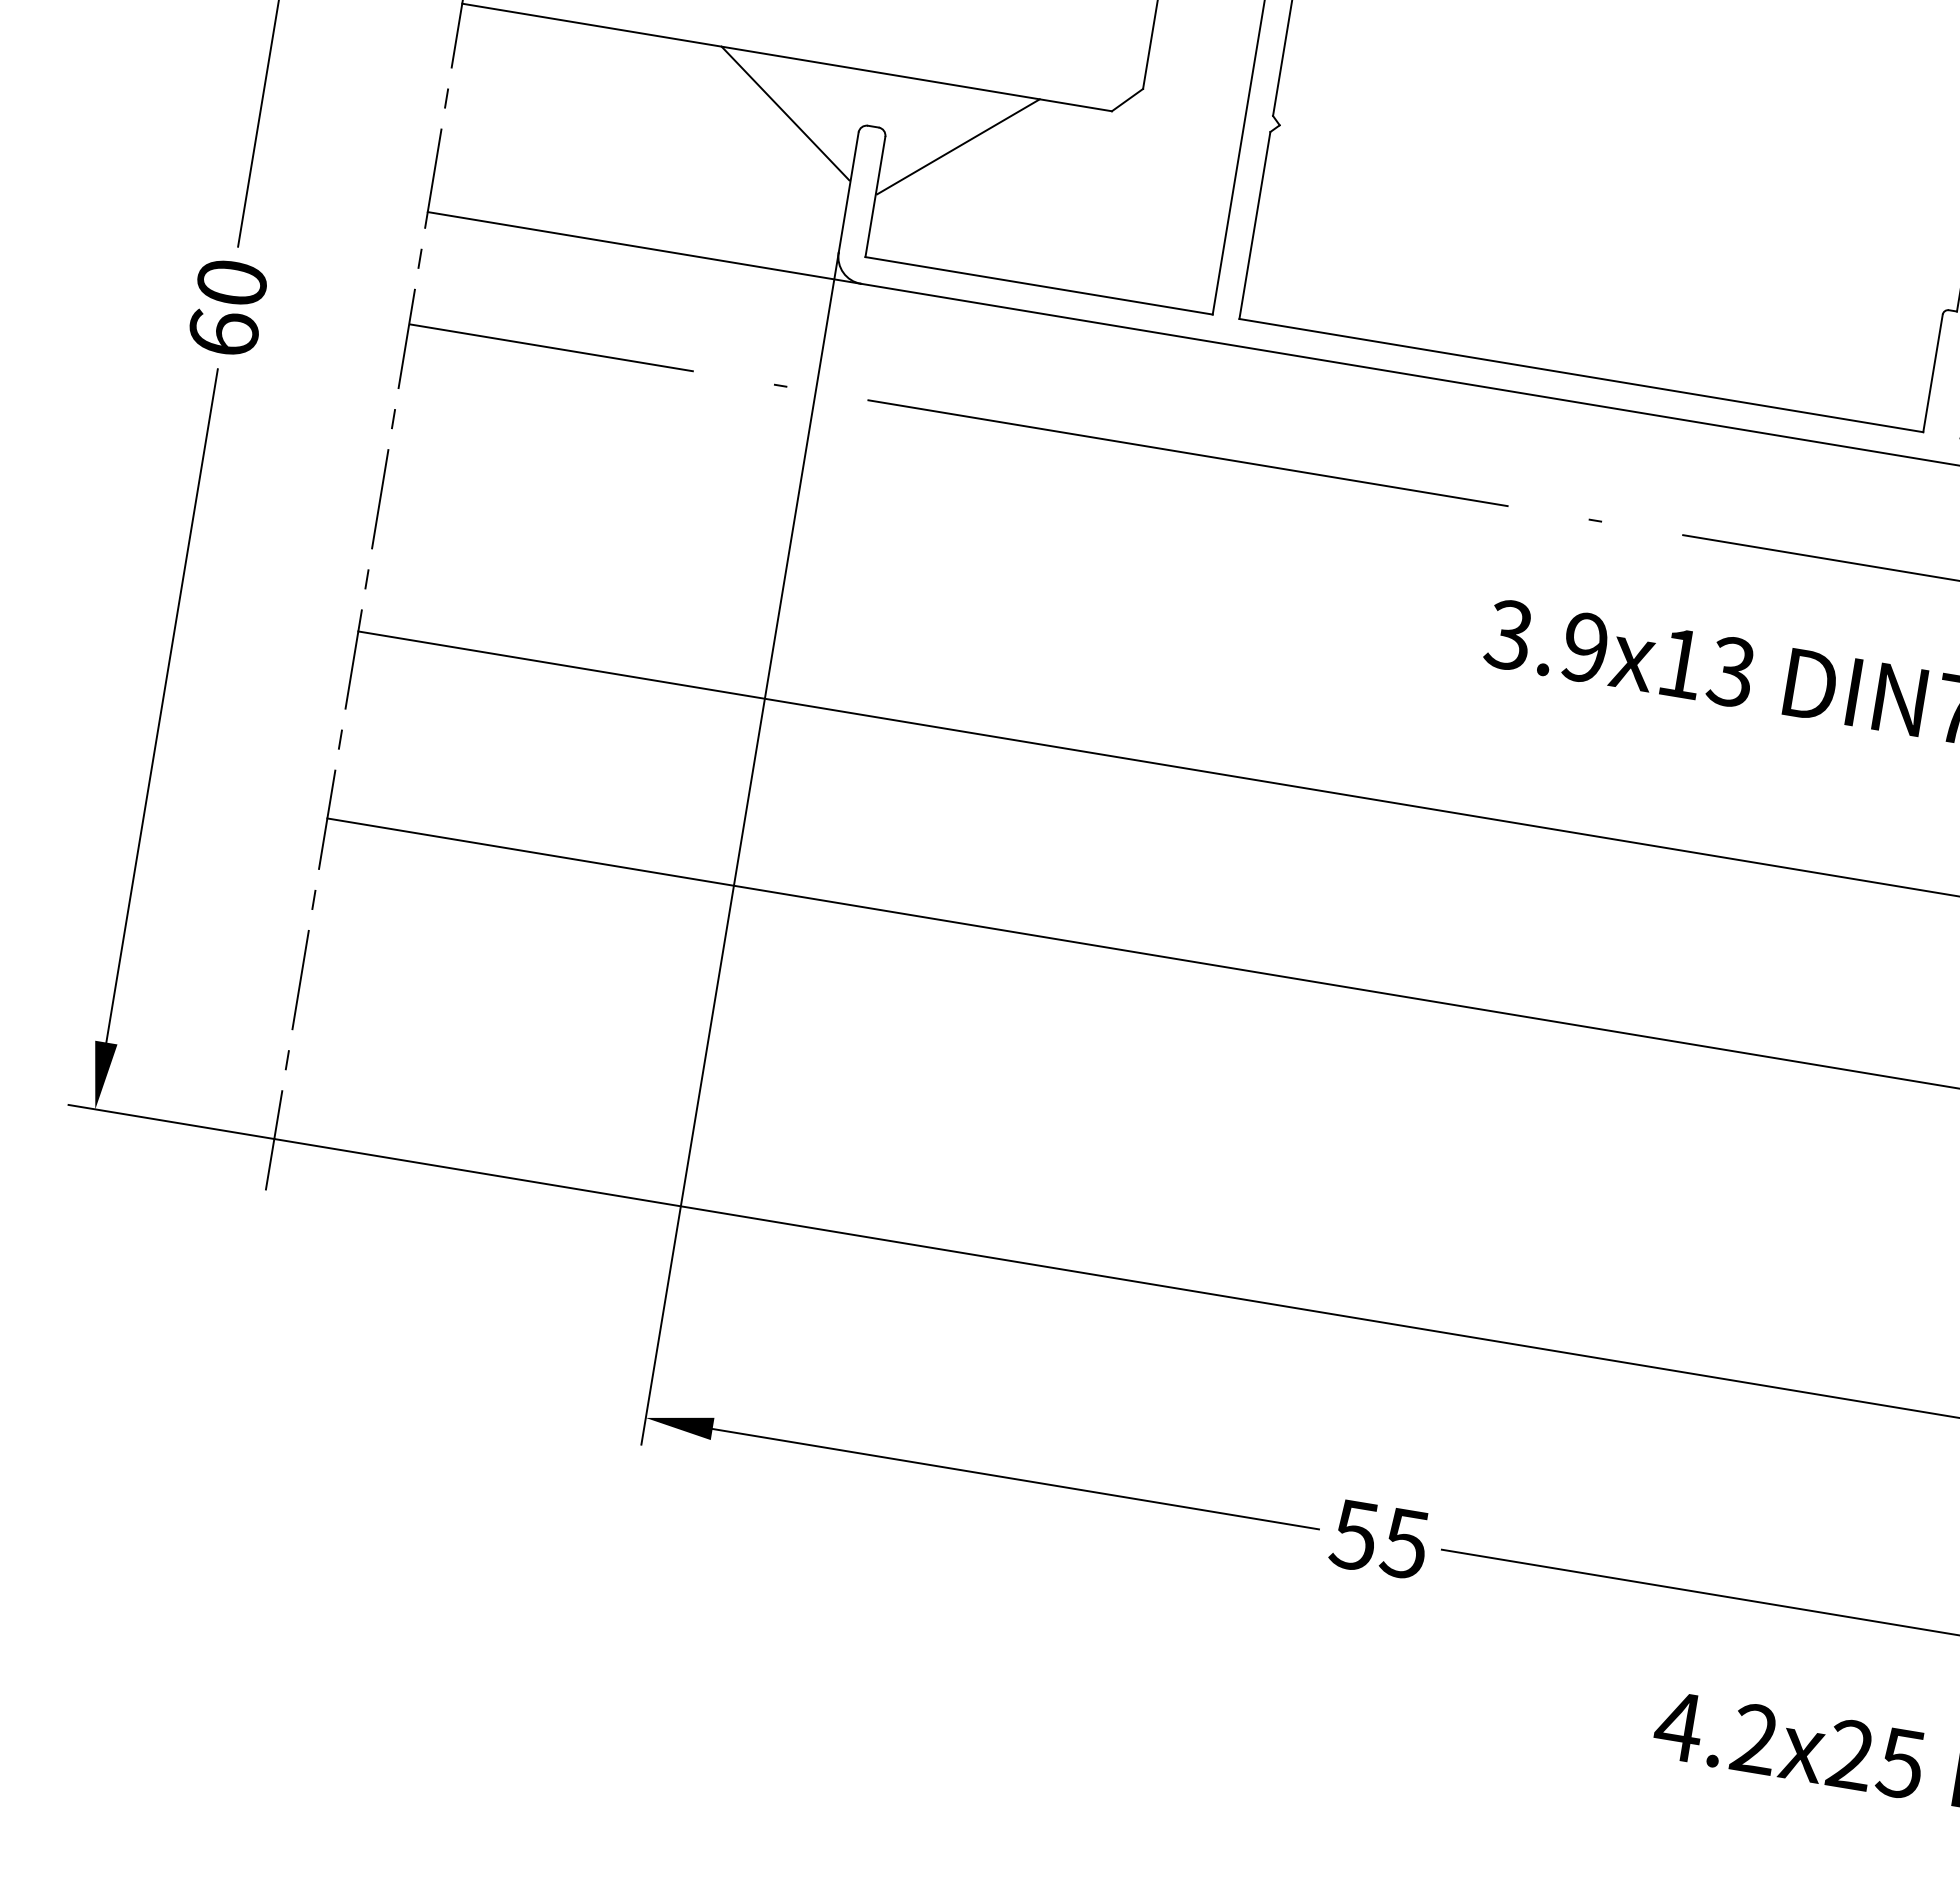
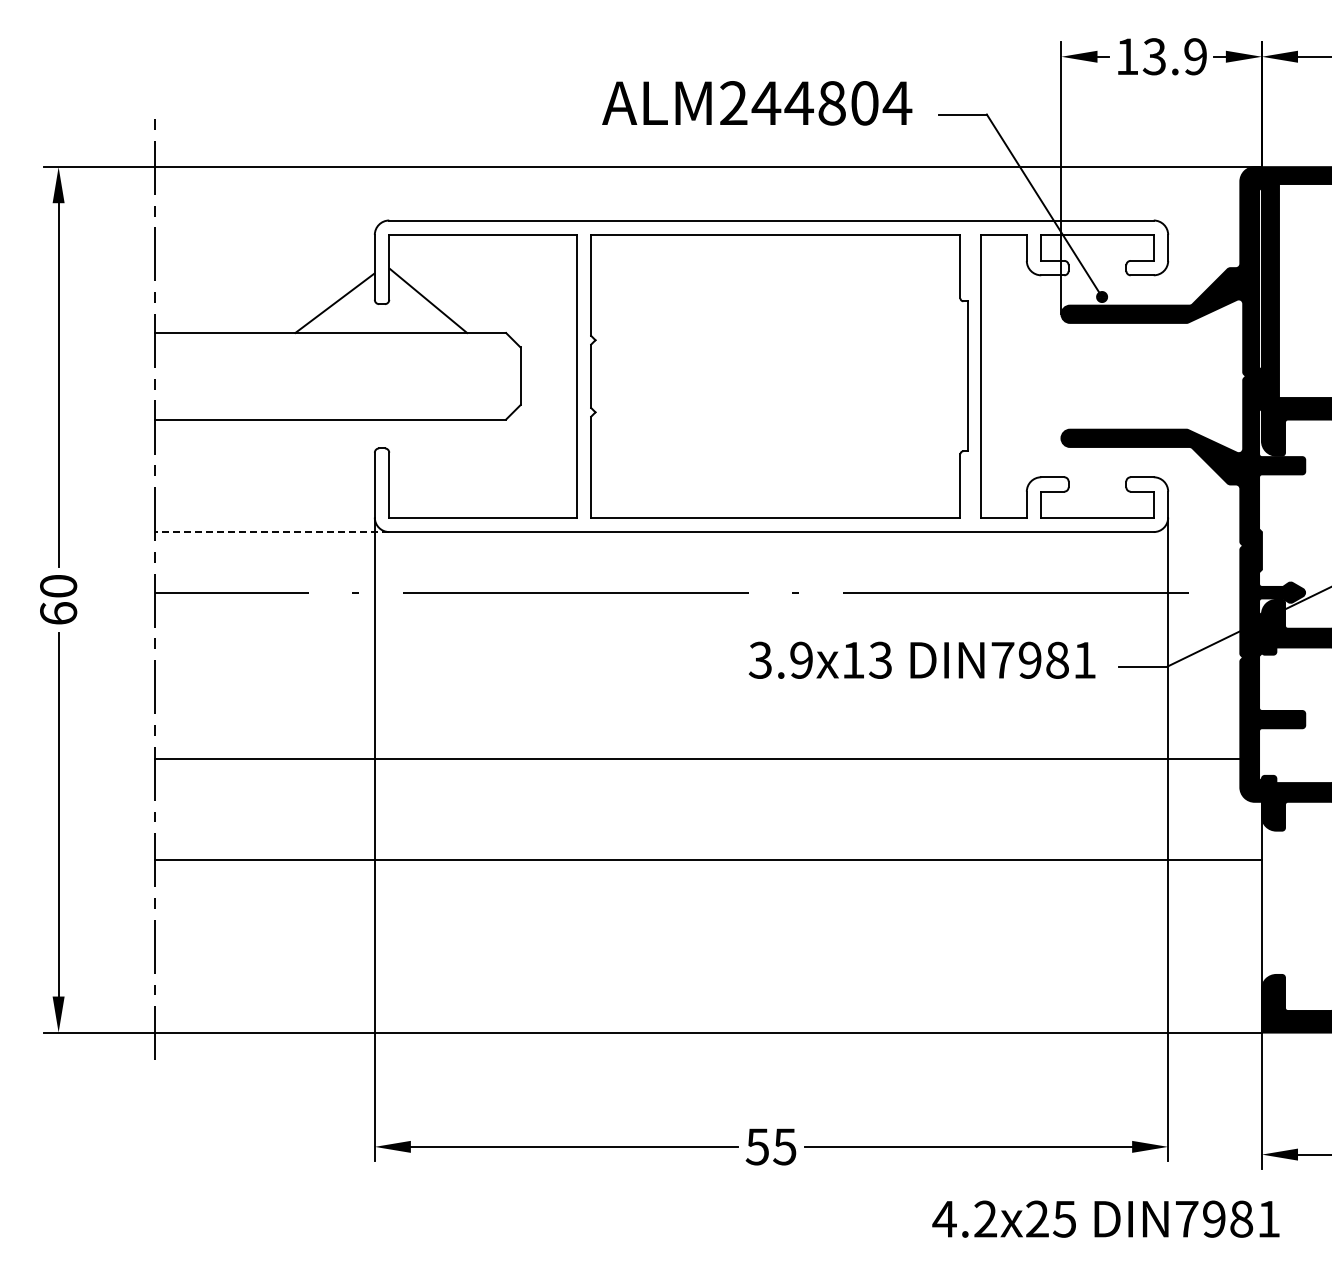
line: (785, 112) -> (334, 448), removed
line: (958, 146) -> (428, 451), removed
line: (644, 248) -> (272, 532), solid -> dashed

